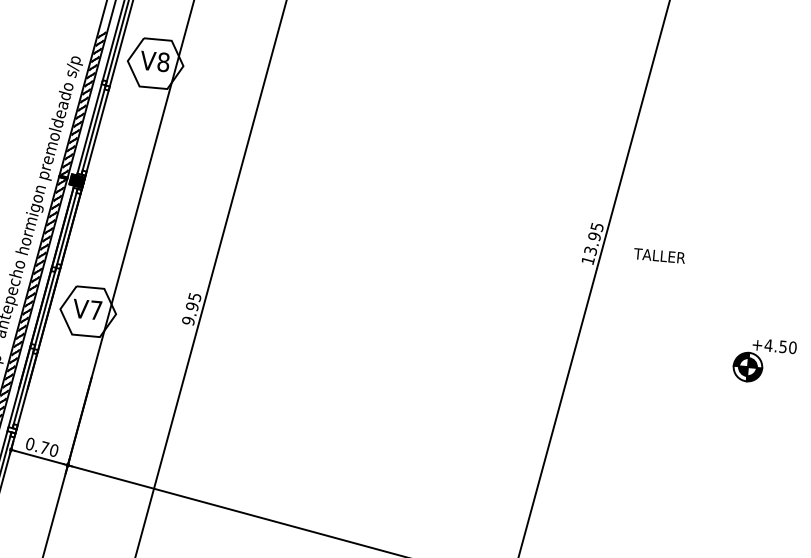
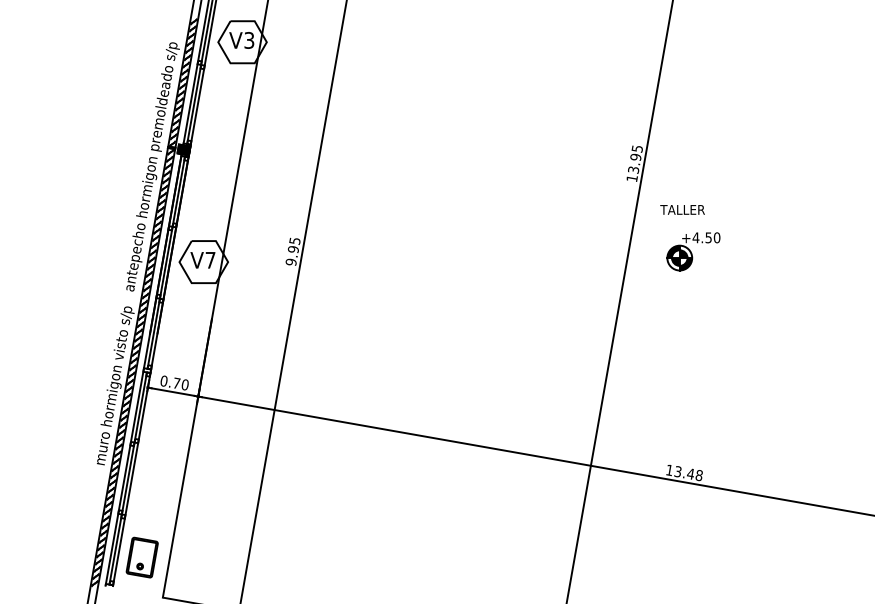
text: (163, 62) -> (249, 40), V8 -> V3
text: (659, 255) -> (682, 209), moved
part: (764, 360) -> (693, 251), moved

